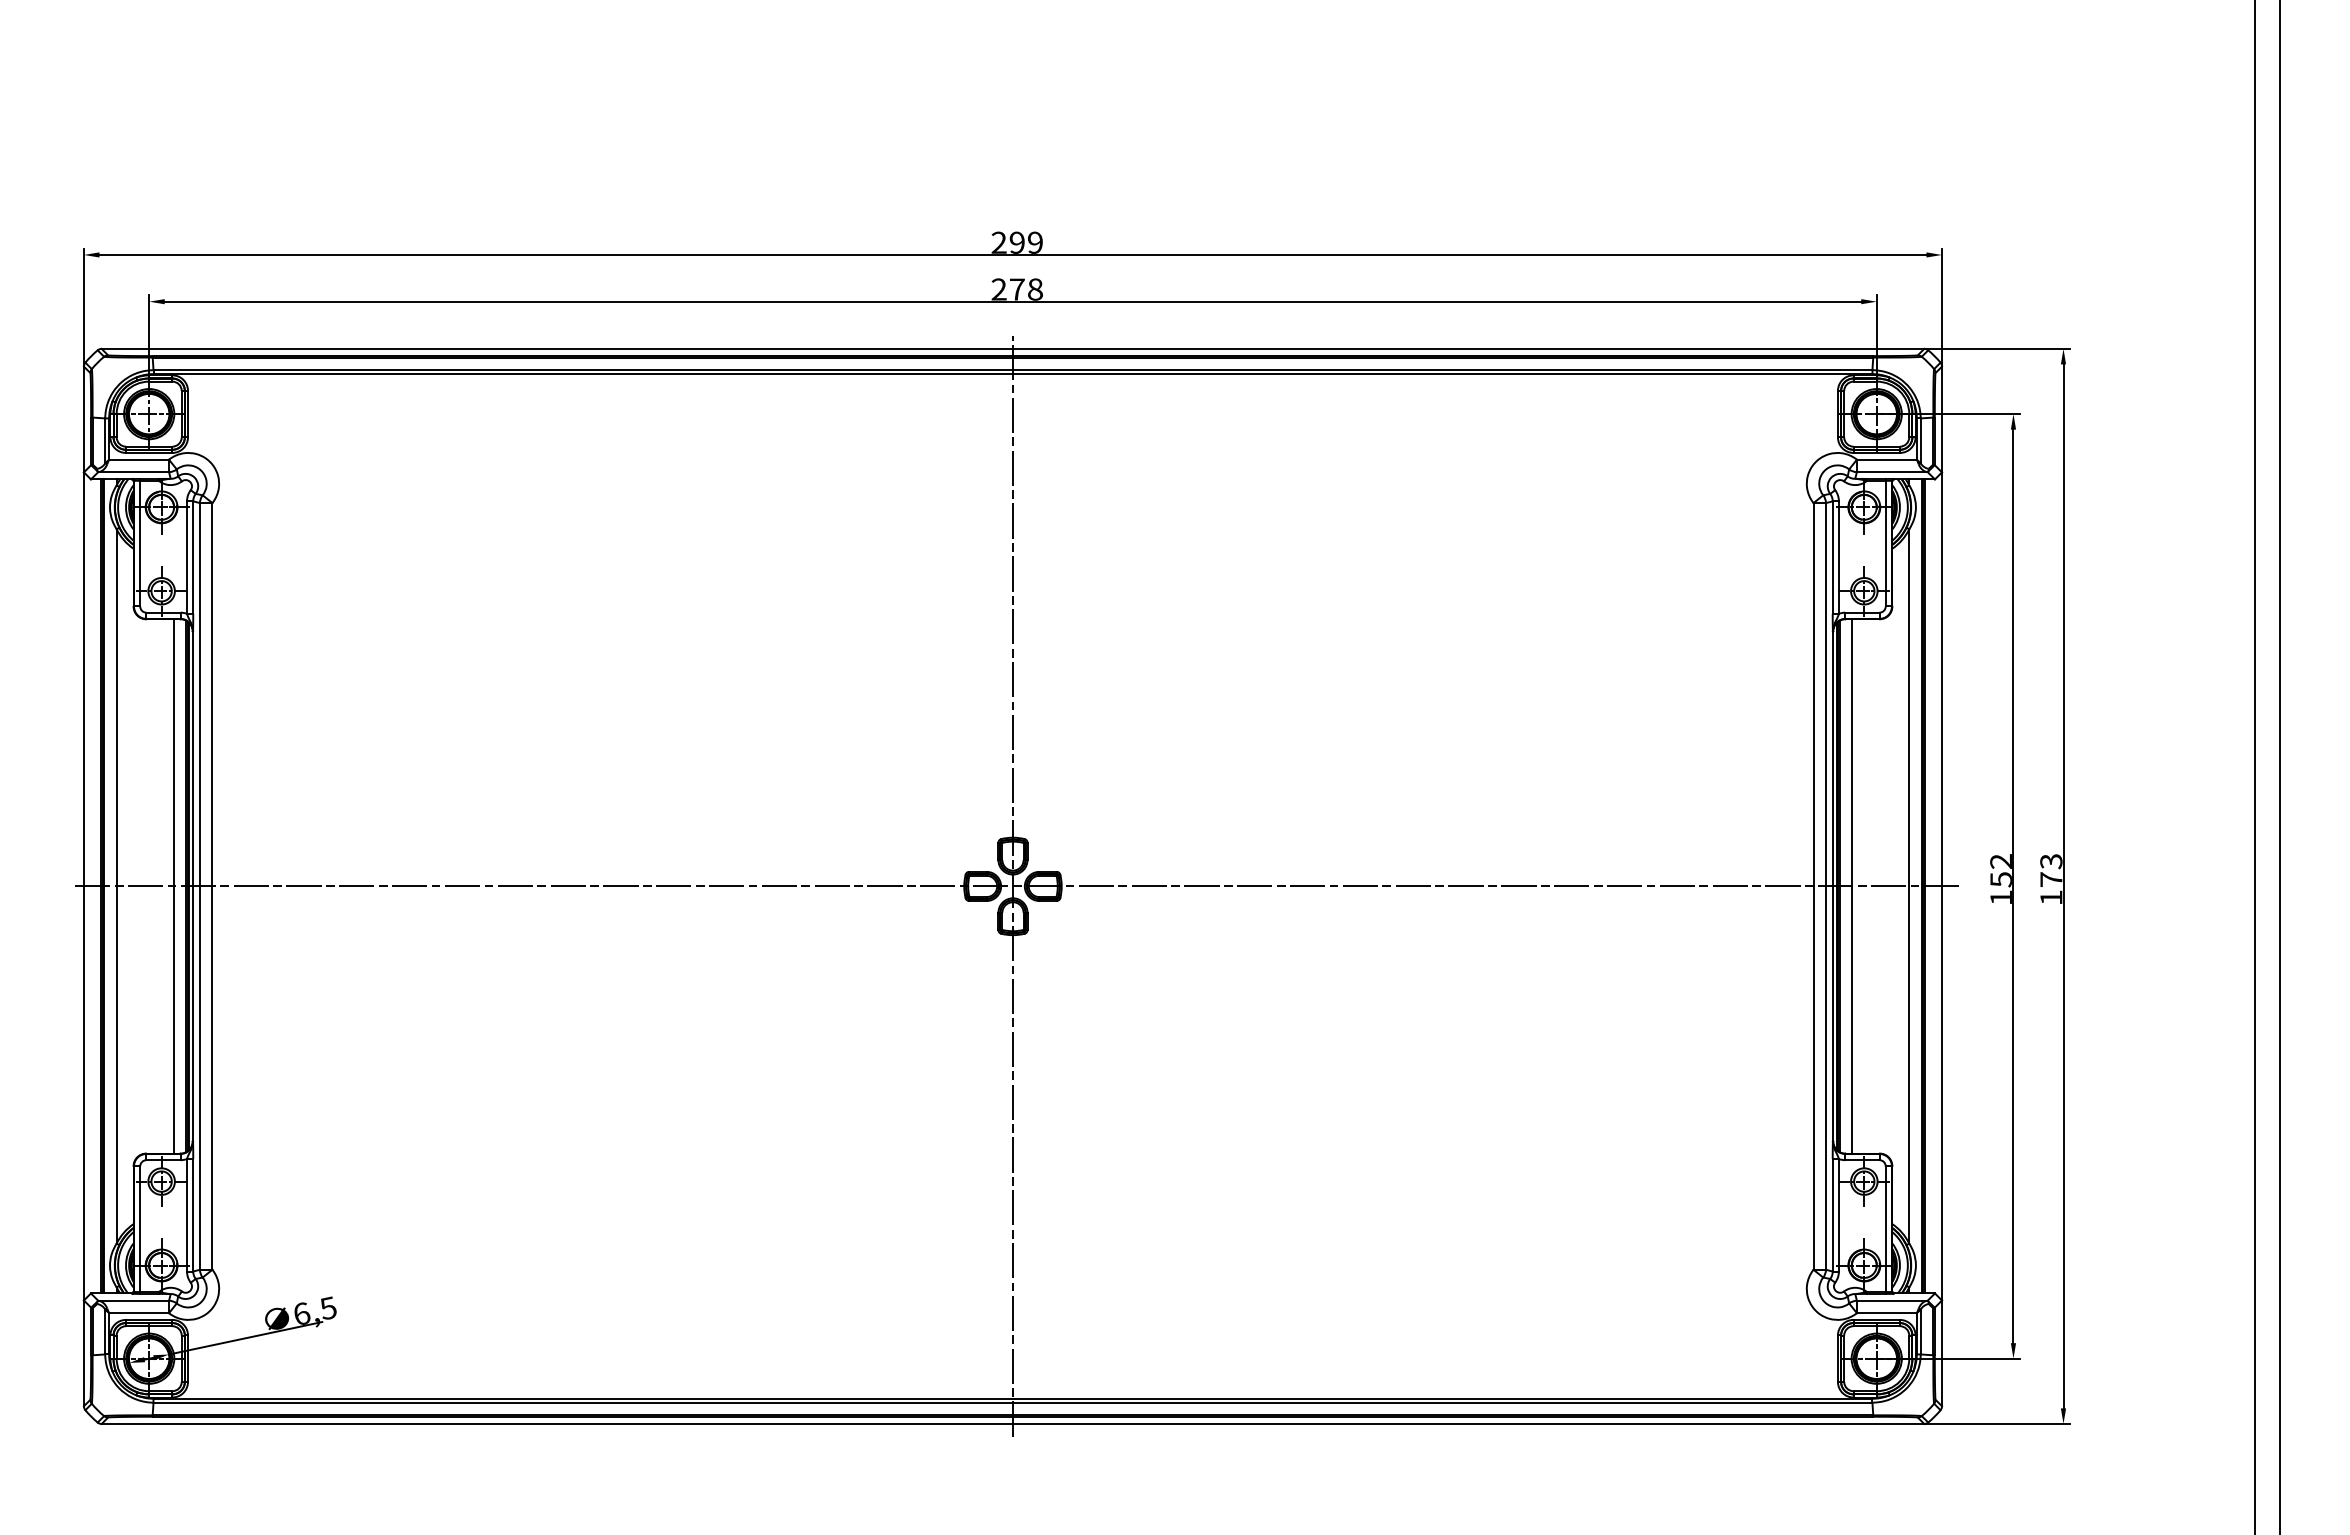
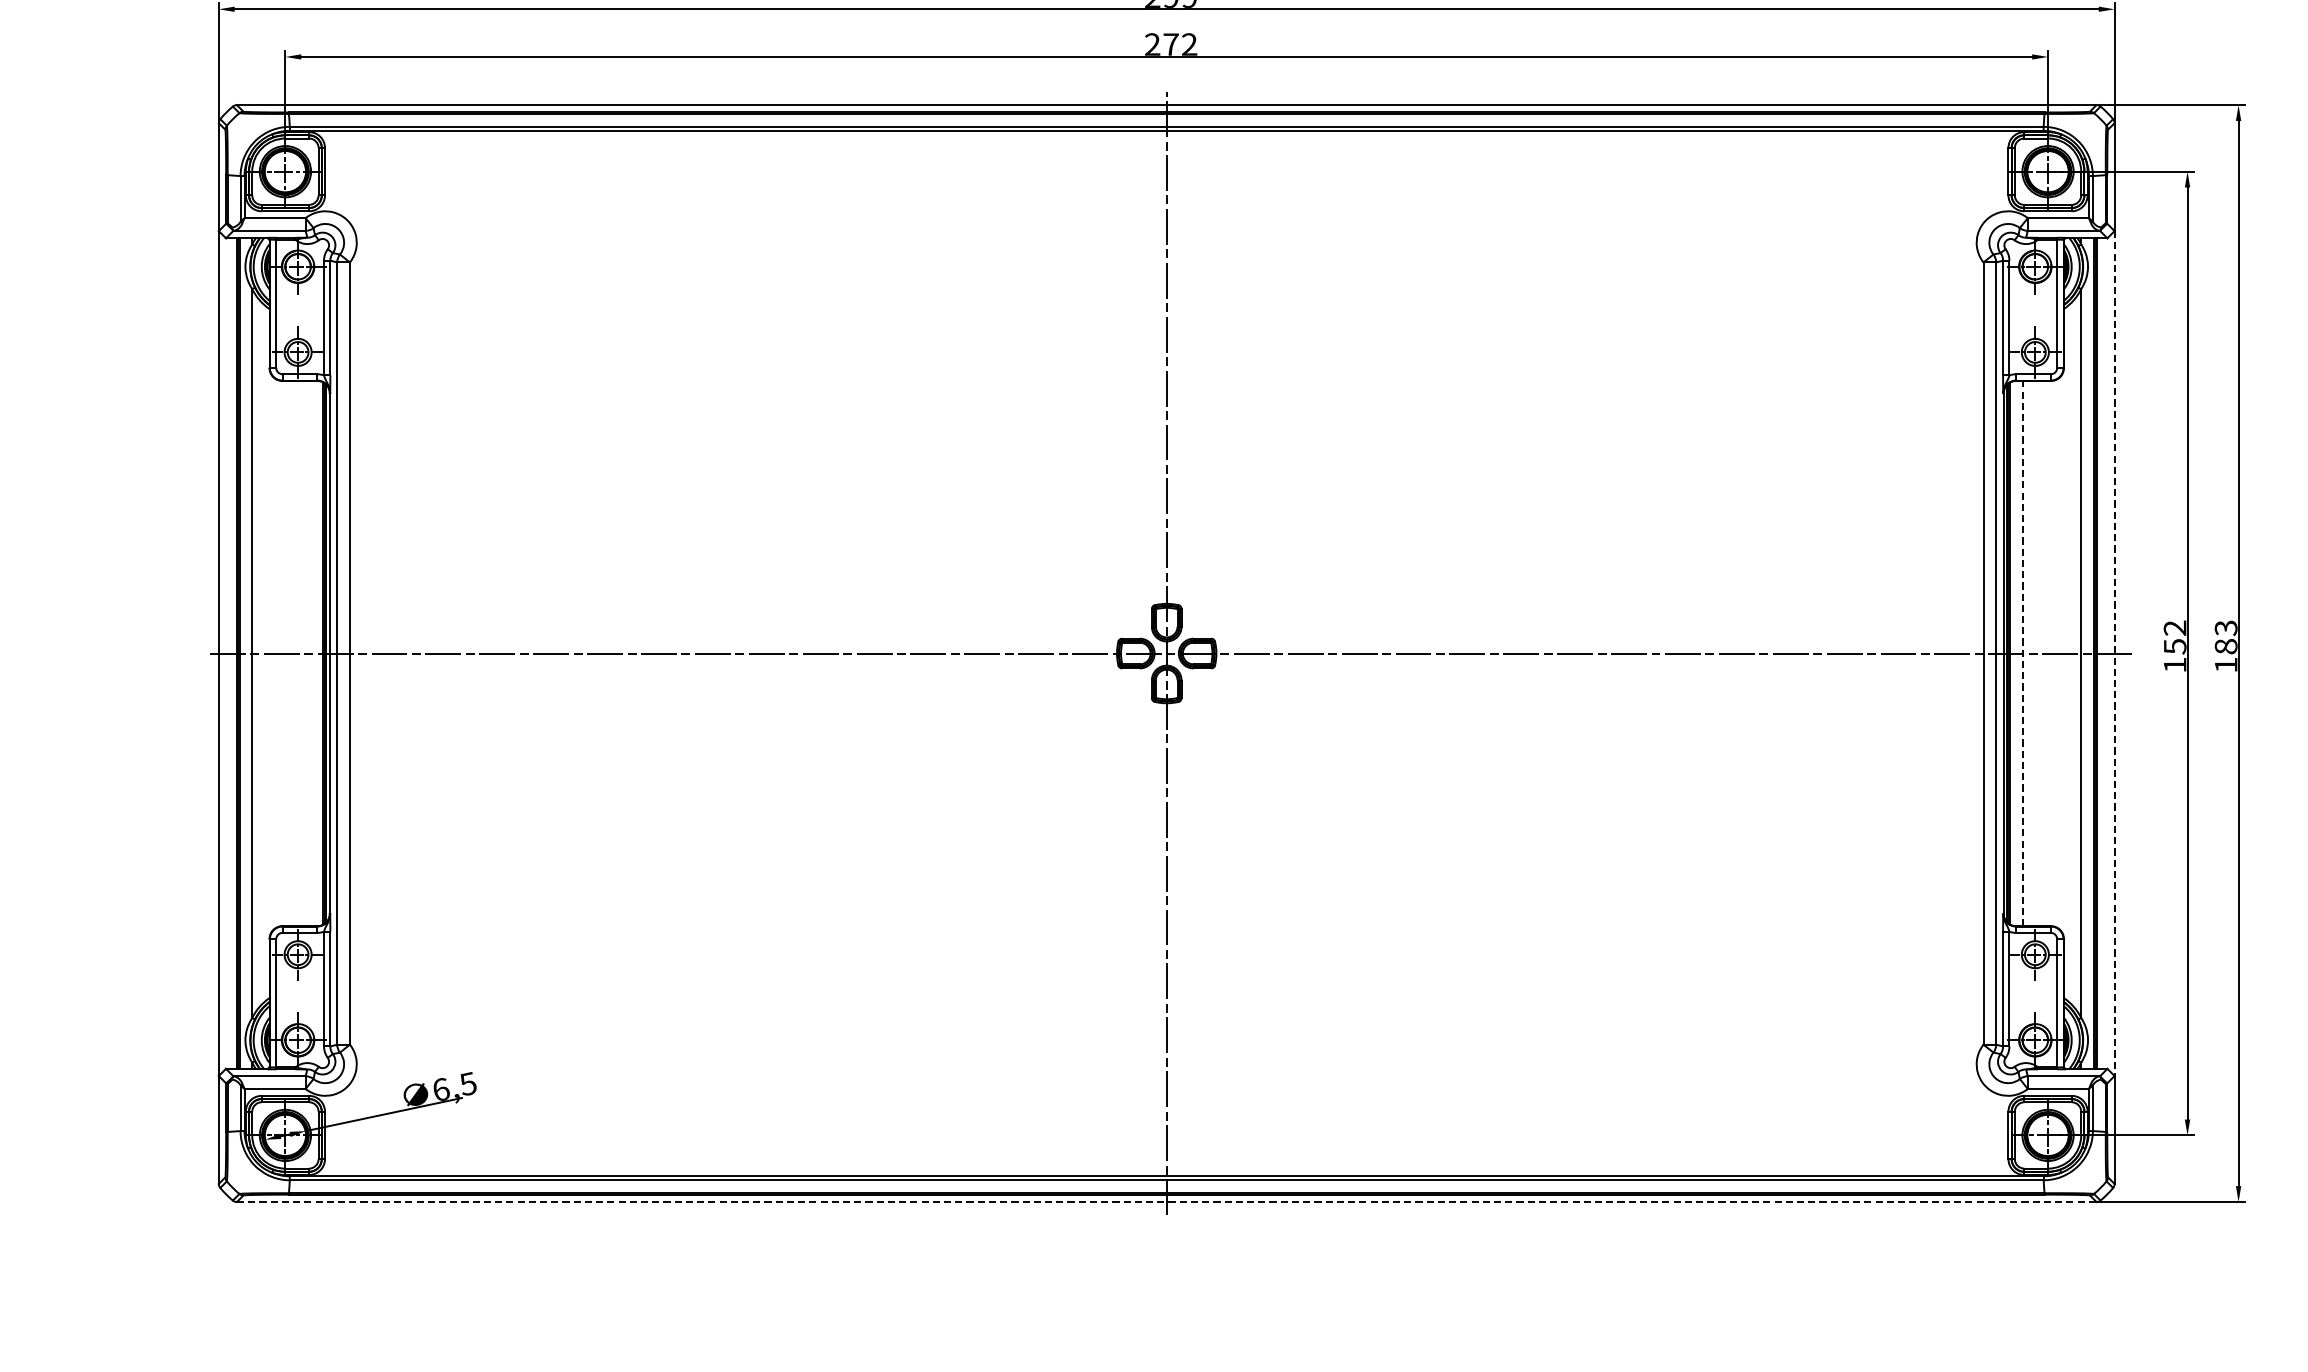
text: (1035, 289) -> (1189, 44), 278 -> 272
text: (2051, 879) -> (2226, 646), 173 -> 183
line: (1851, 885) -> (2022, 652), solid -> dashed
line: (173, 886) -> (310, 653), removed
line: (1942, 886) -> (2115, 653), solid -> dashed
line: (1013, 1423) -> (1167, 1201), solid -> dashed

